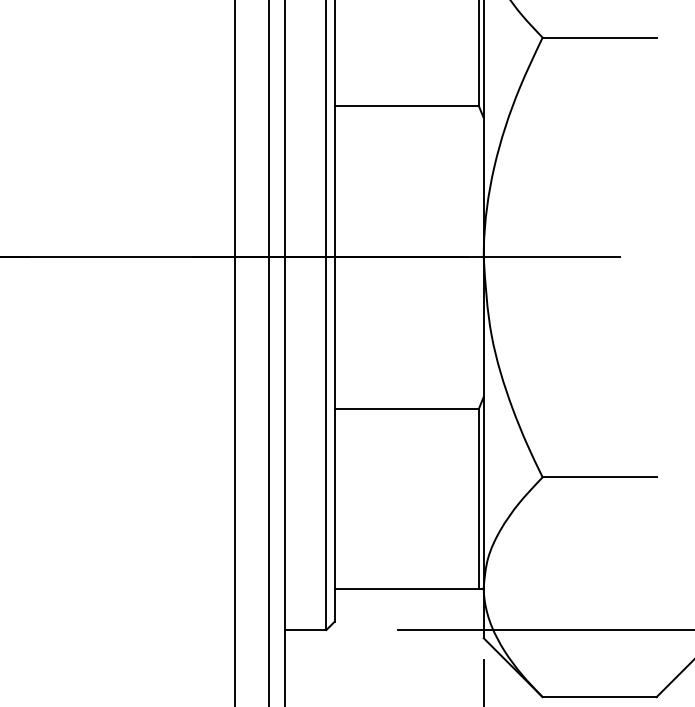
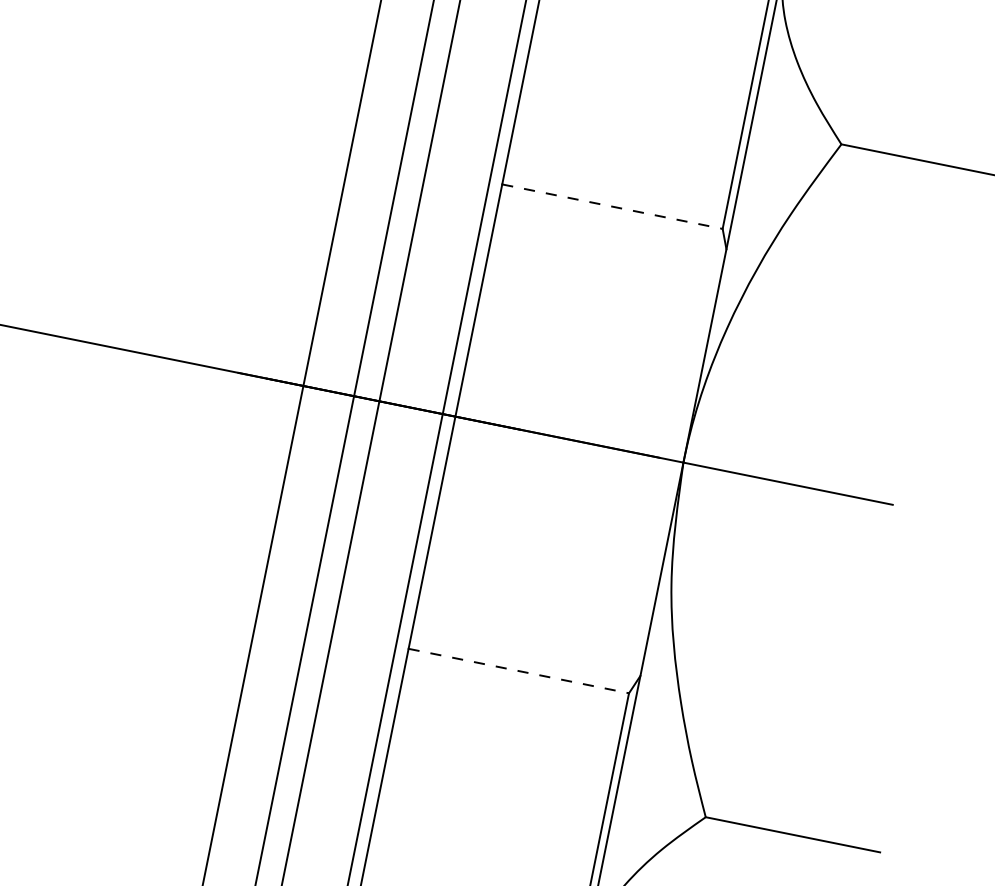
line: (407, 105) -> (613, 206), solid -> dashed
line: (407, 409) -> (519, 671), solid -> dashed

